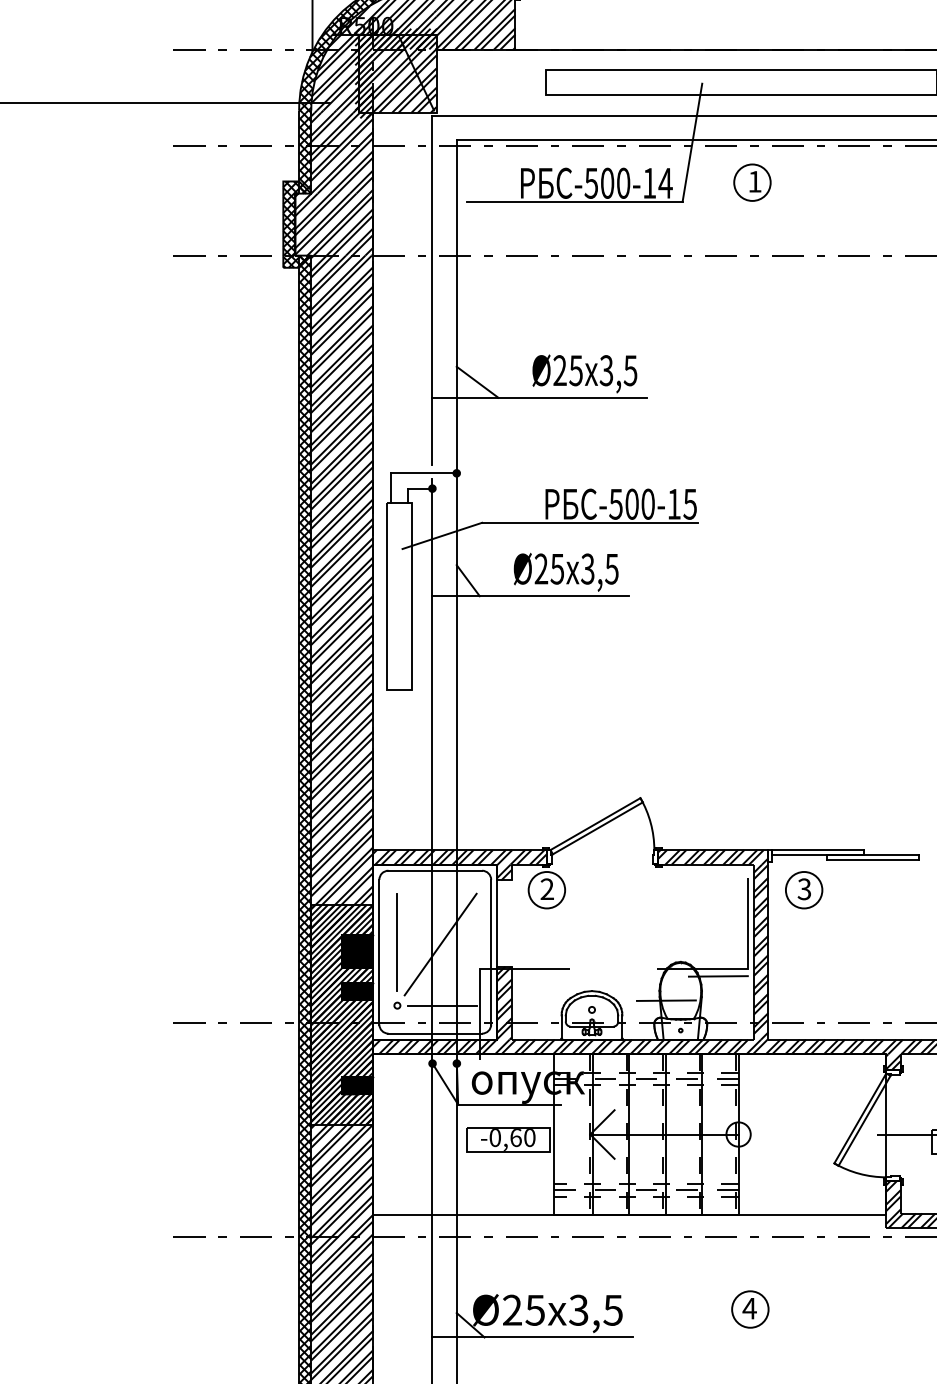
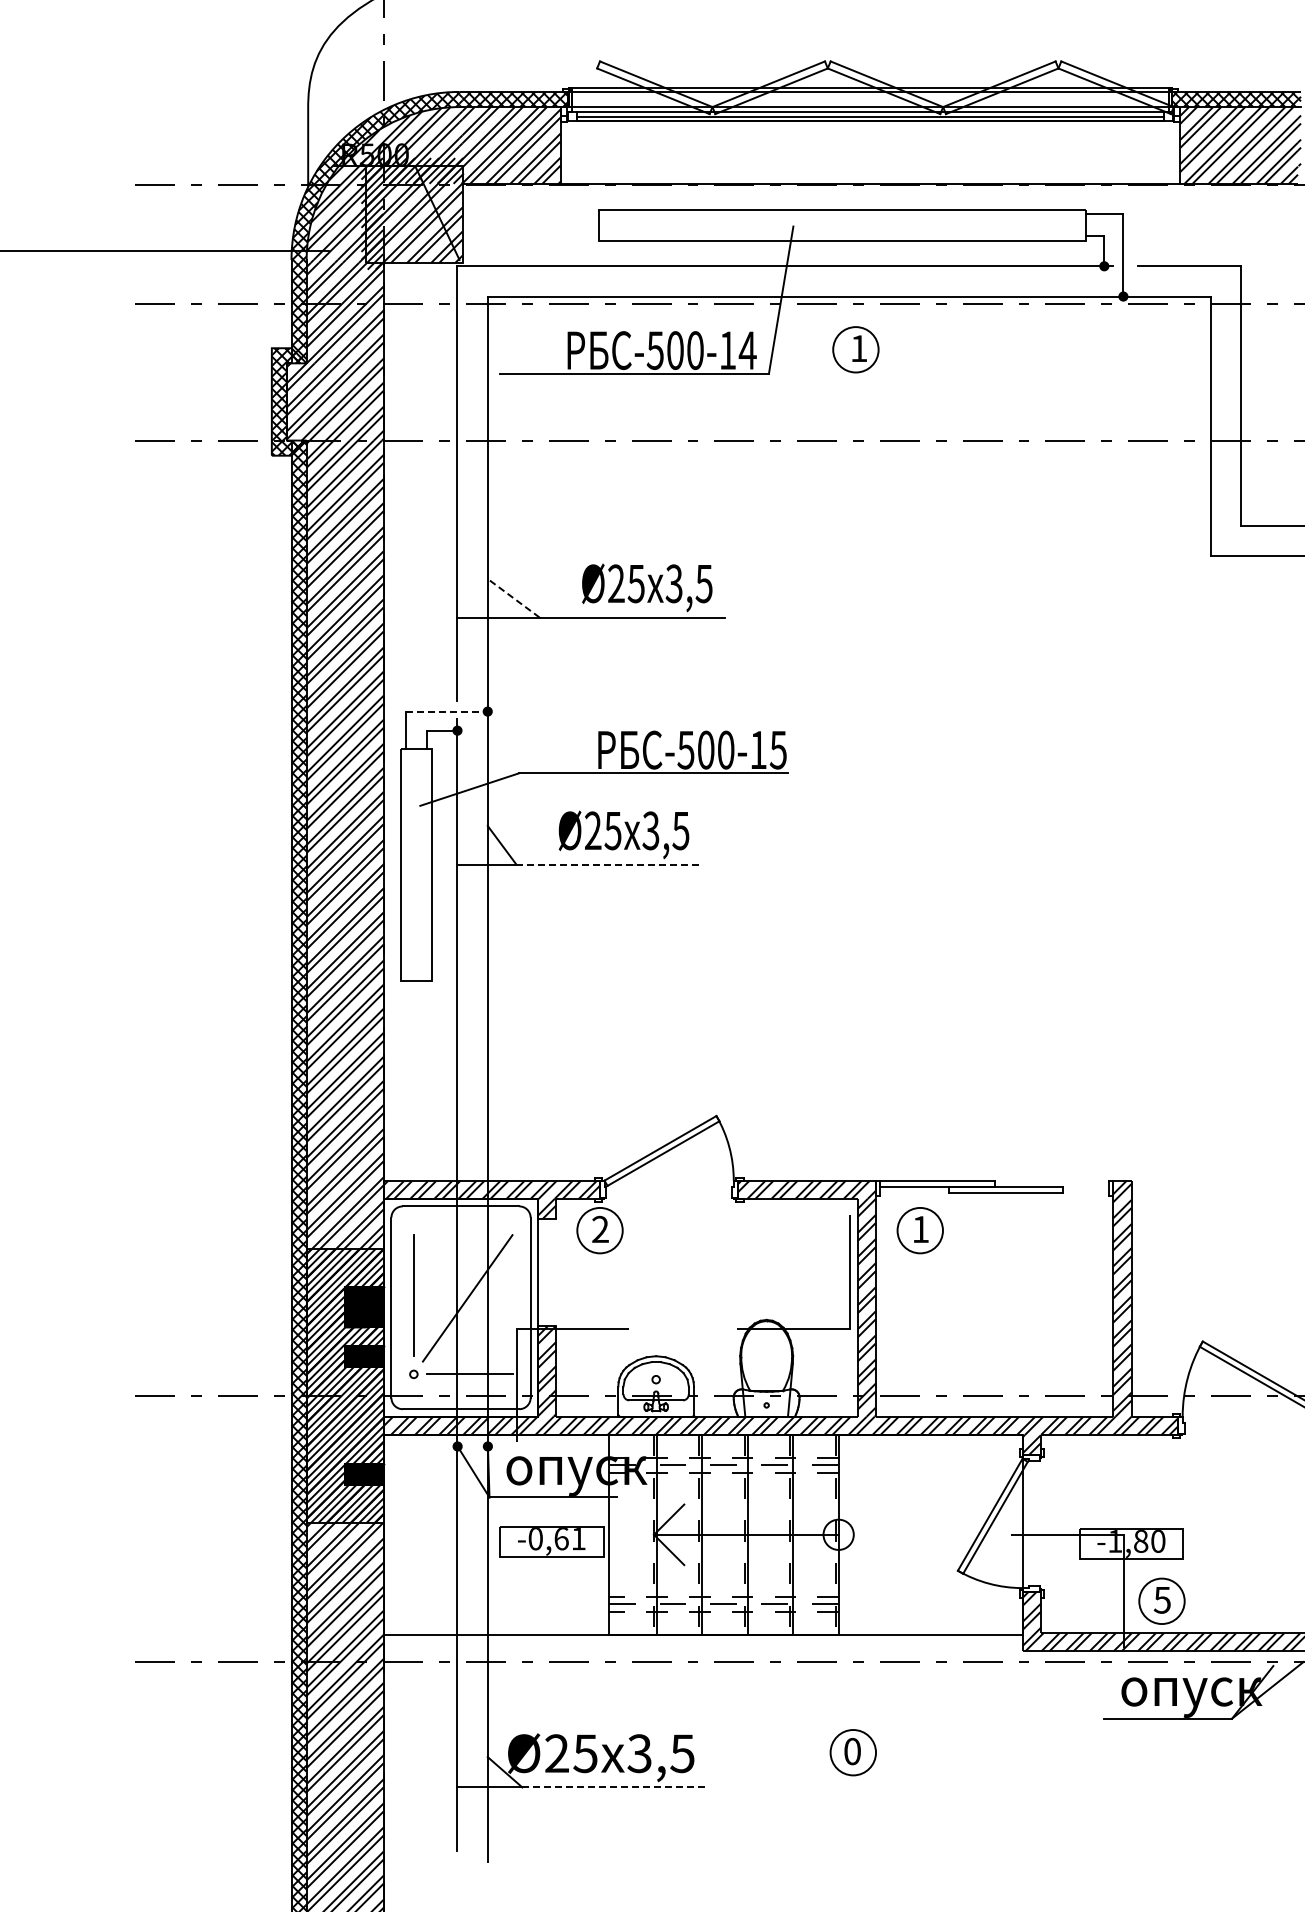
line: (477, 381) -> (513, 597), solid -> dashed
line: (424, 473) -> (447, 711), solid -> dashed
line: (554, 596) -> (609, 864), solid -> dashed
text: (804, 889) -> (920, 1229), 3 -> 1
line: (718, 976) -> (813, 1337), removed
line: (666, 1000) -> (748, 1367), removed
text: (529, 1138) -> (578, 1539), -0,60 -> -0,61
text: (749, 1308) -> (852, 1751), 4 -> 0
line: (558, 1337) -> (614, 1787), solid -> dashed

